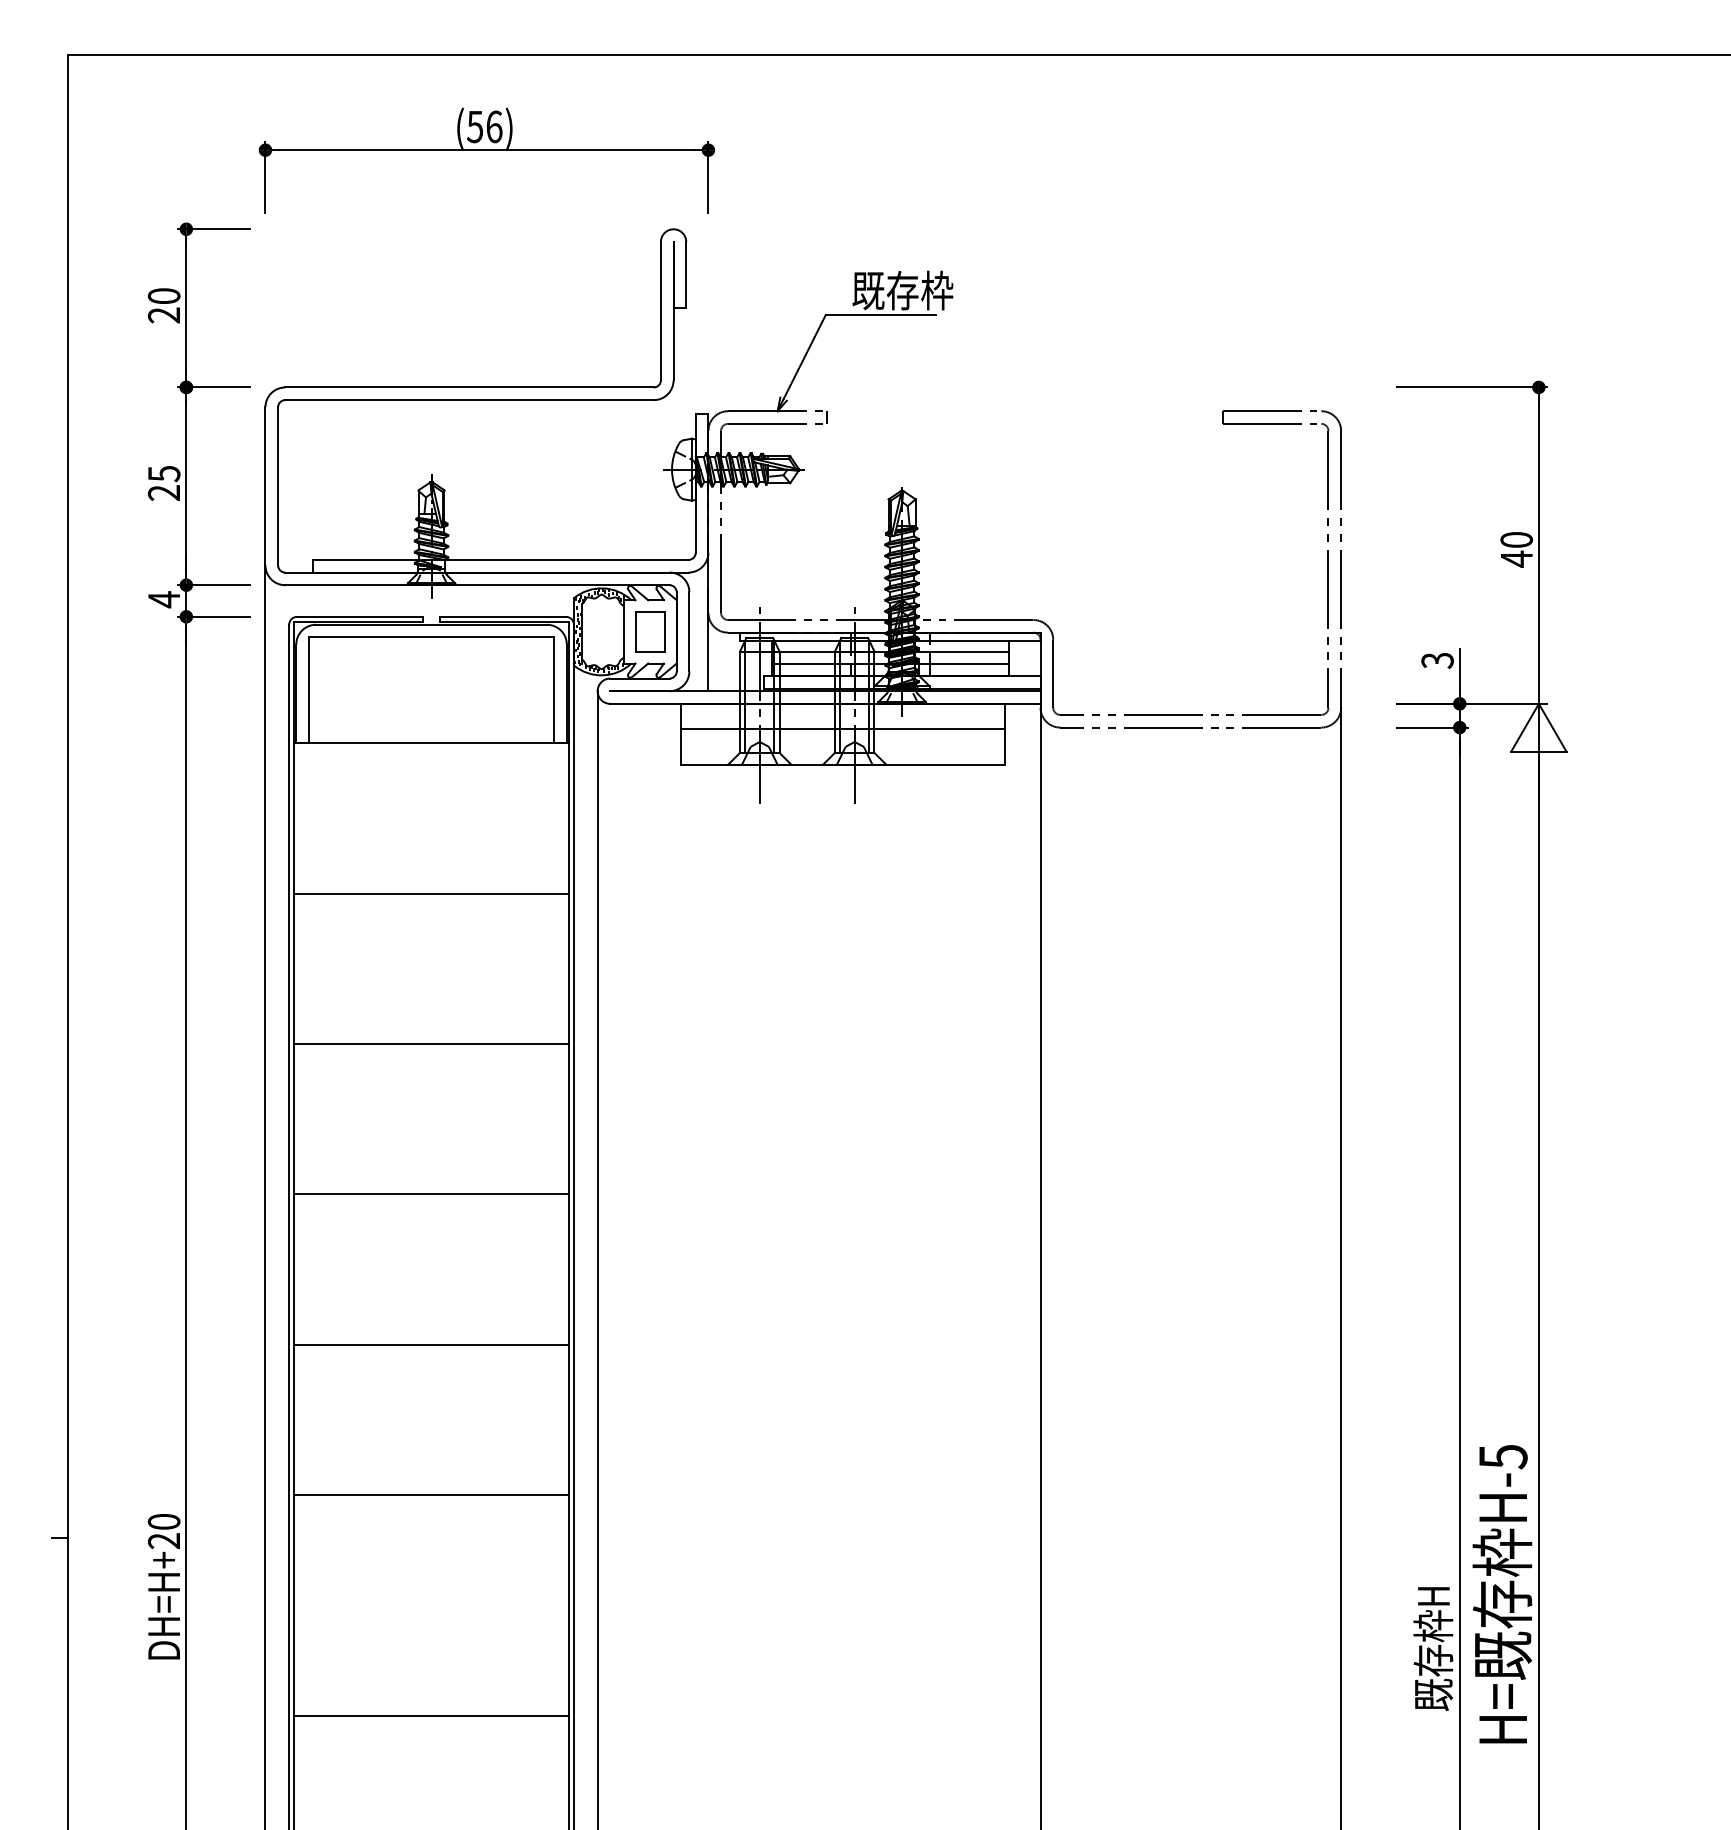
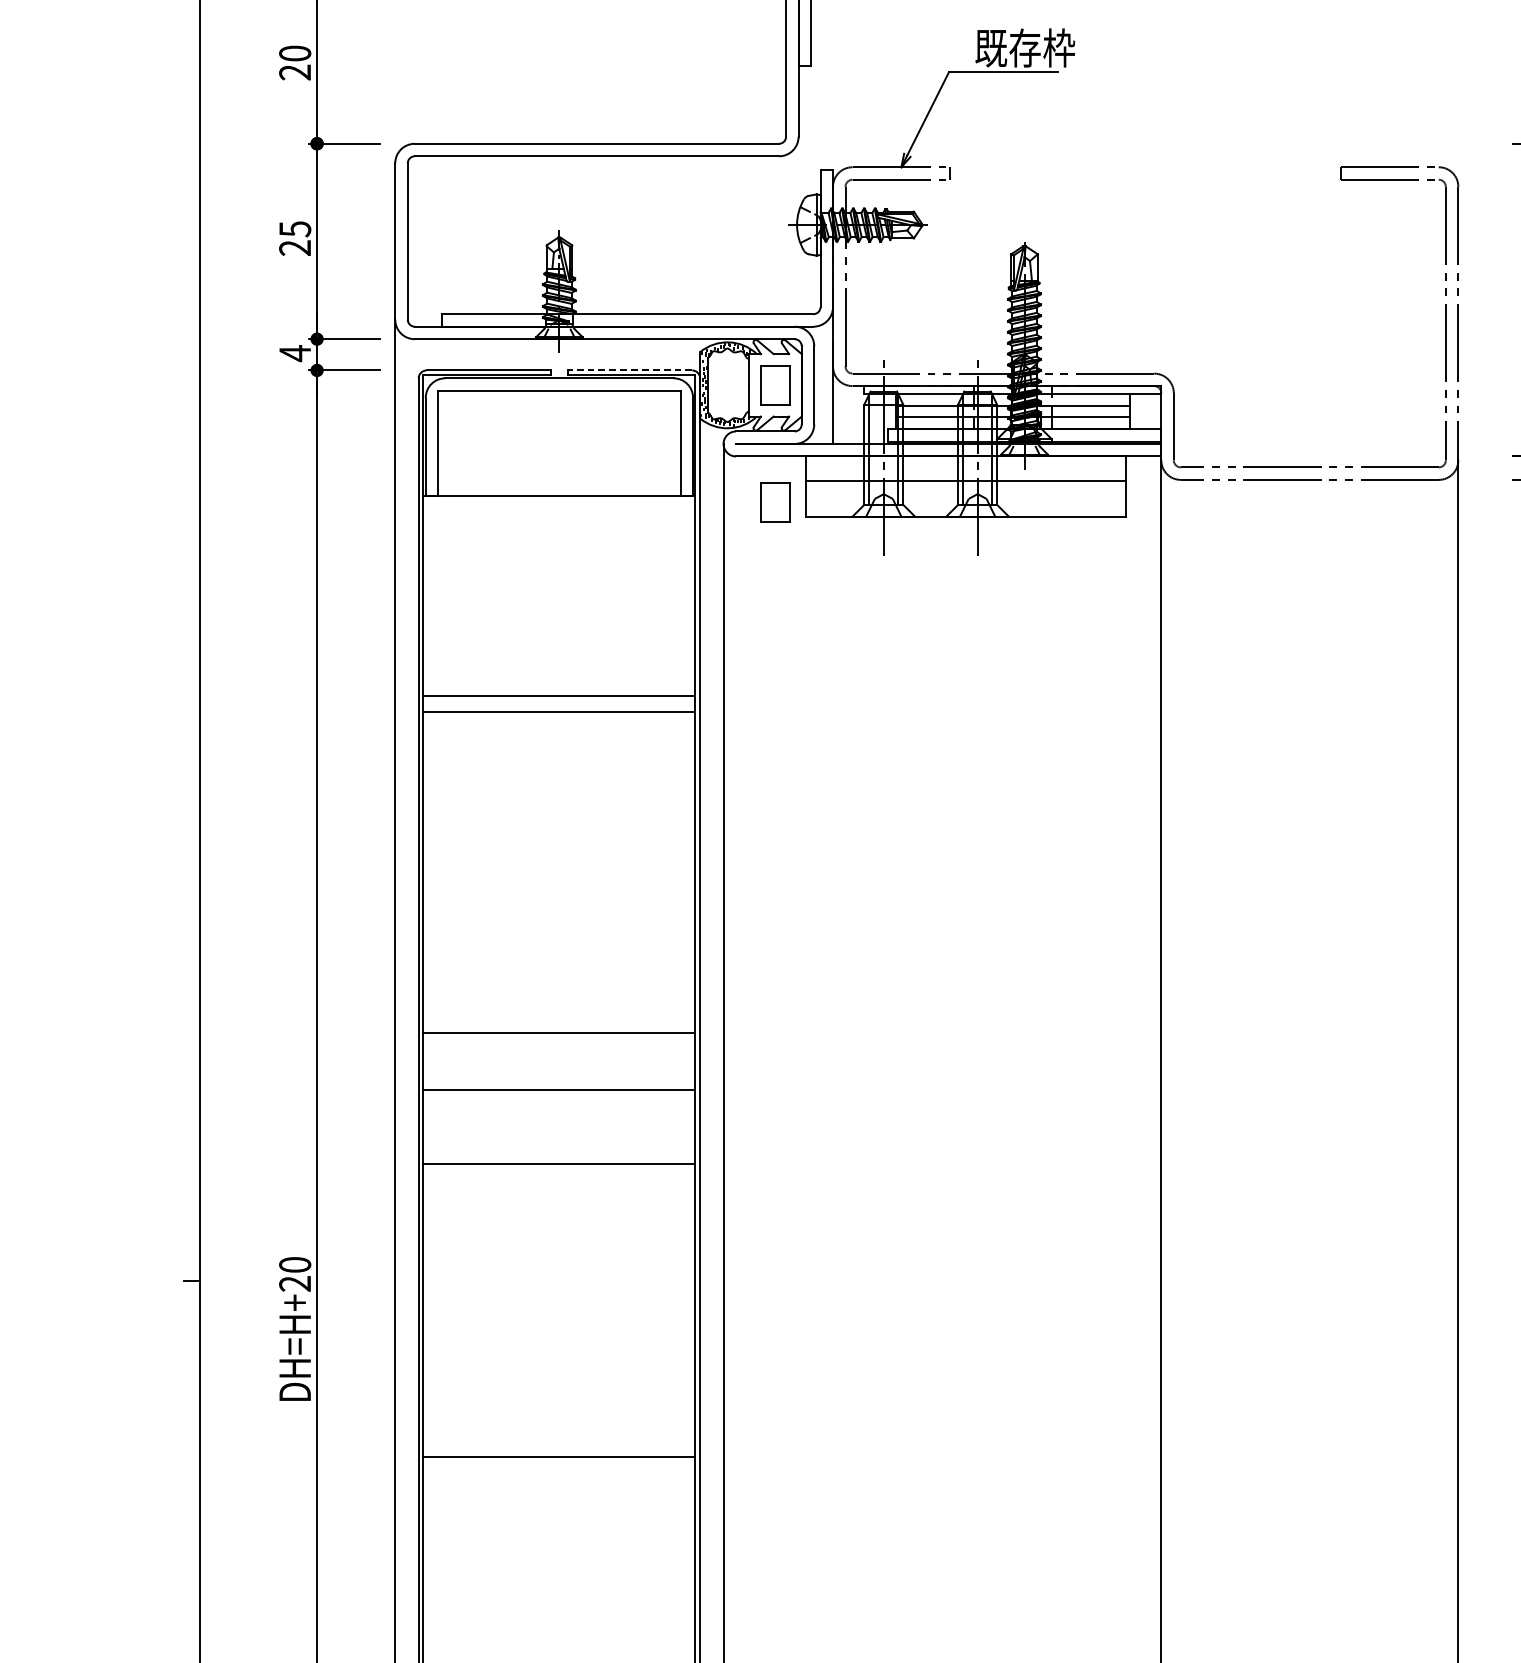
line: (503, 616) -> (630, 370), solid -> dashed
part: (650, 750) -> (775, 502), added
line: (429, 893) -> (557, 696), moved
line: (431, 1043) -> (559, 711), moved
line: (429, 1194) -> (557, 1033), moved
line: (429, 1494) -> (557, 1163), moved

